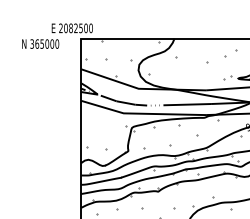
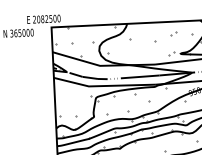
part: (230, 53) -> (173, 33), size x0.62

